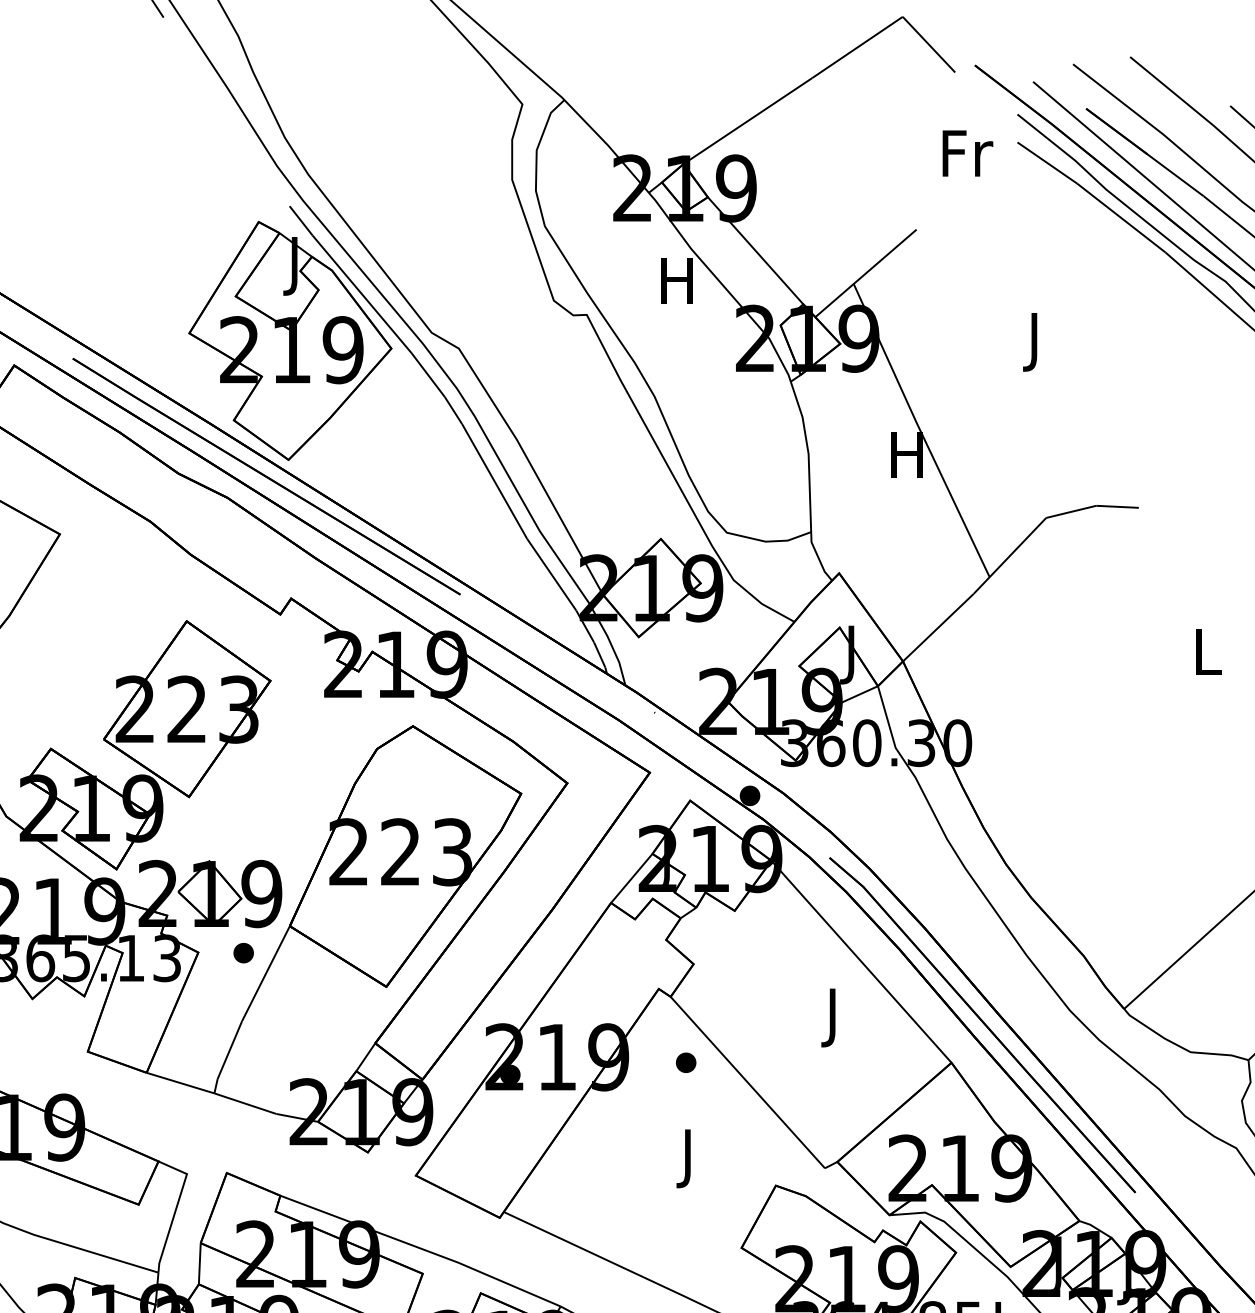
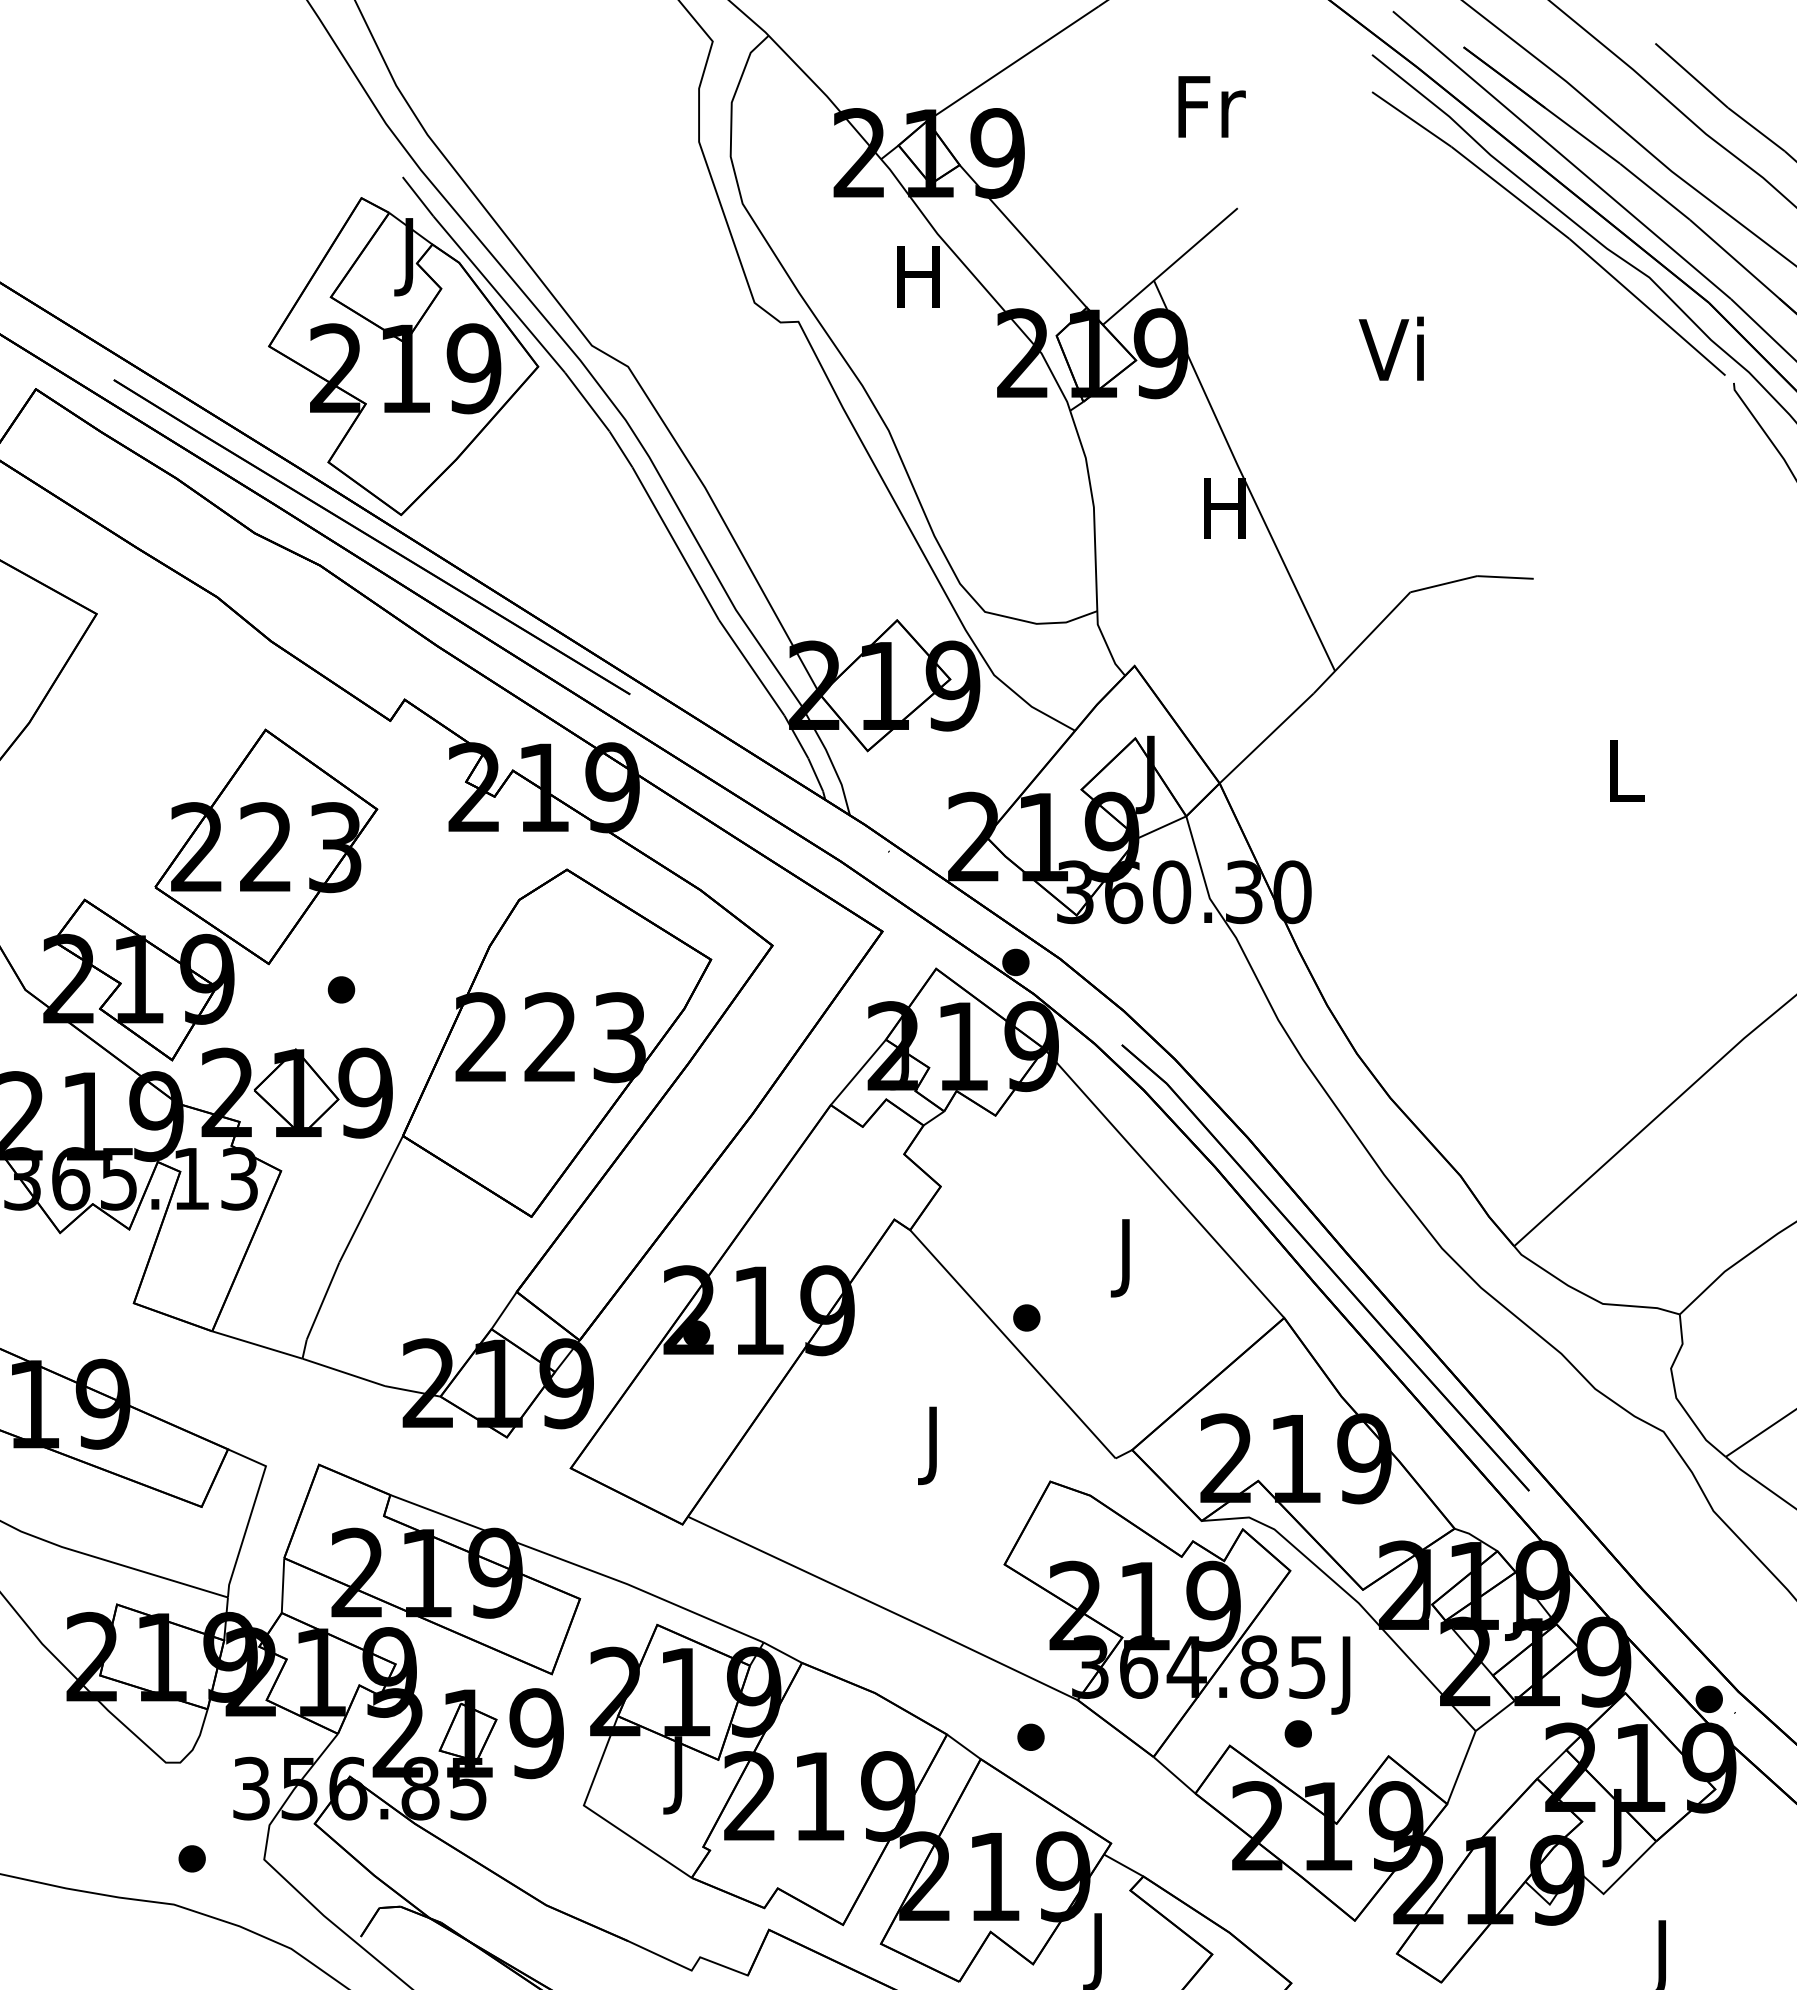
text: (967, 153) -> (1211, 106), moved
text: (1031, 340) -> (1390, 356), J -> Vi
part: (243, 952) -> (341, 989), moved
part: (685, 1062) -> (1026, 1317), moved

